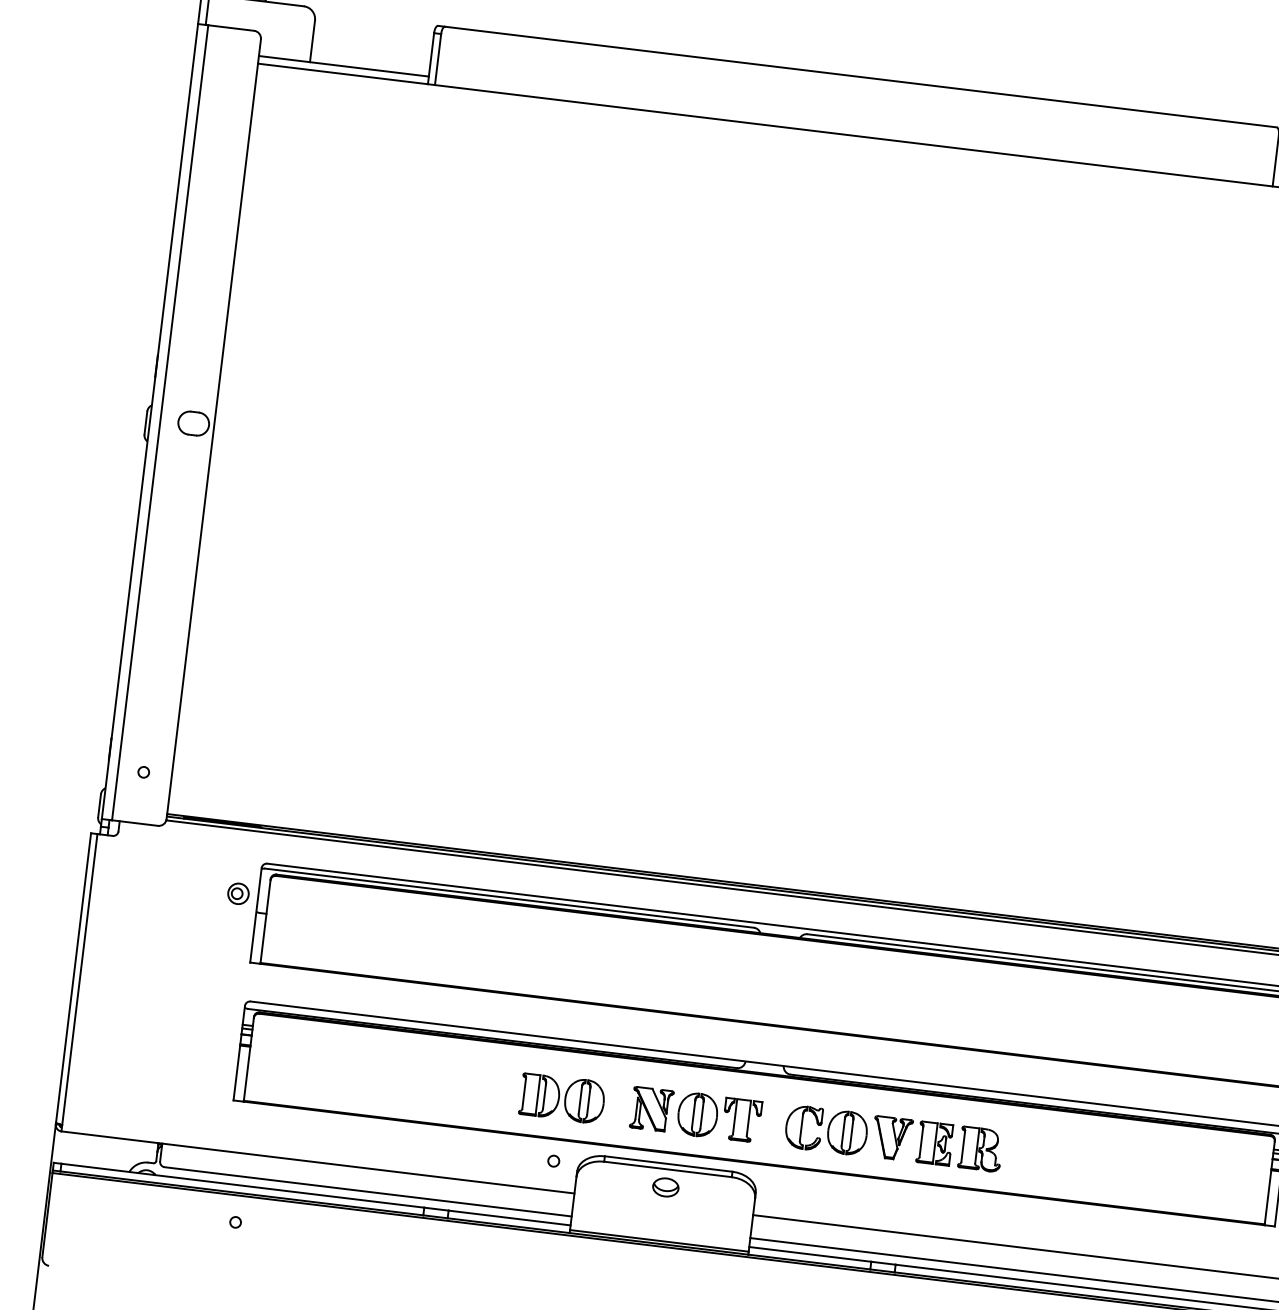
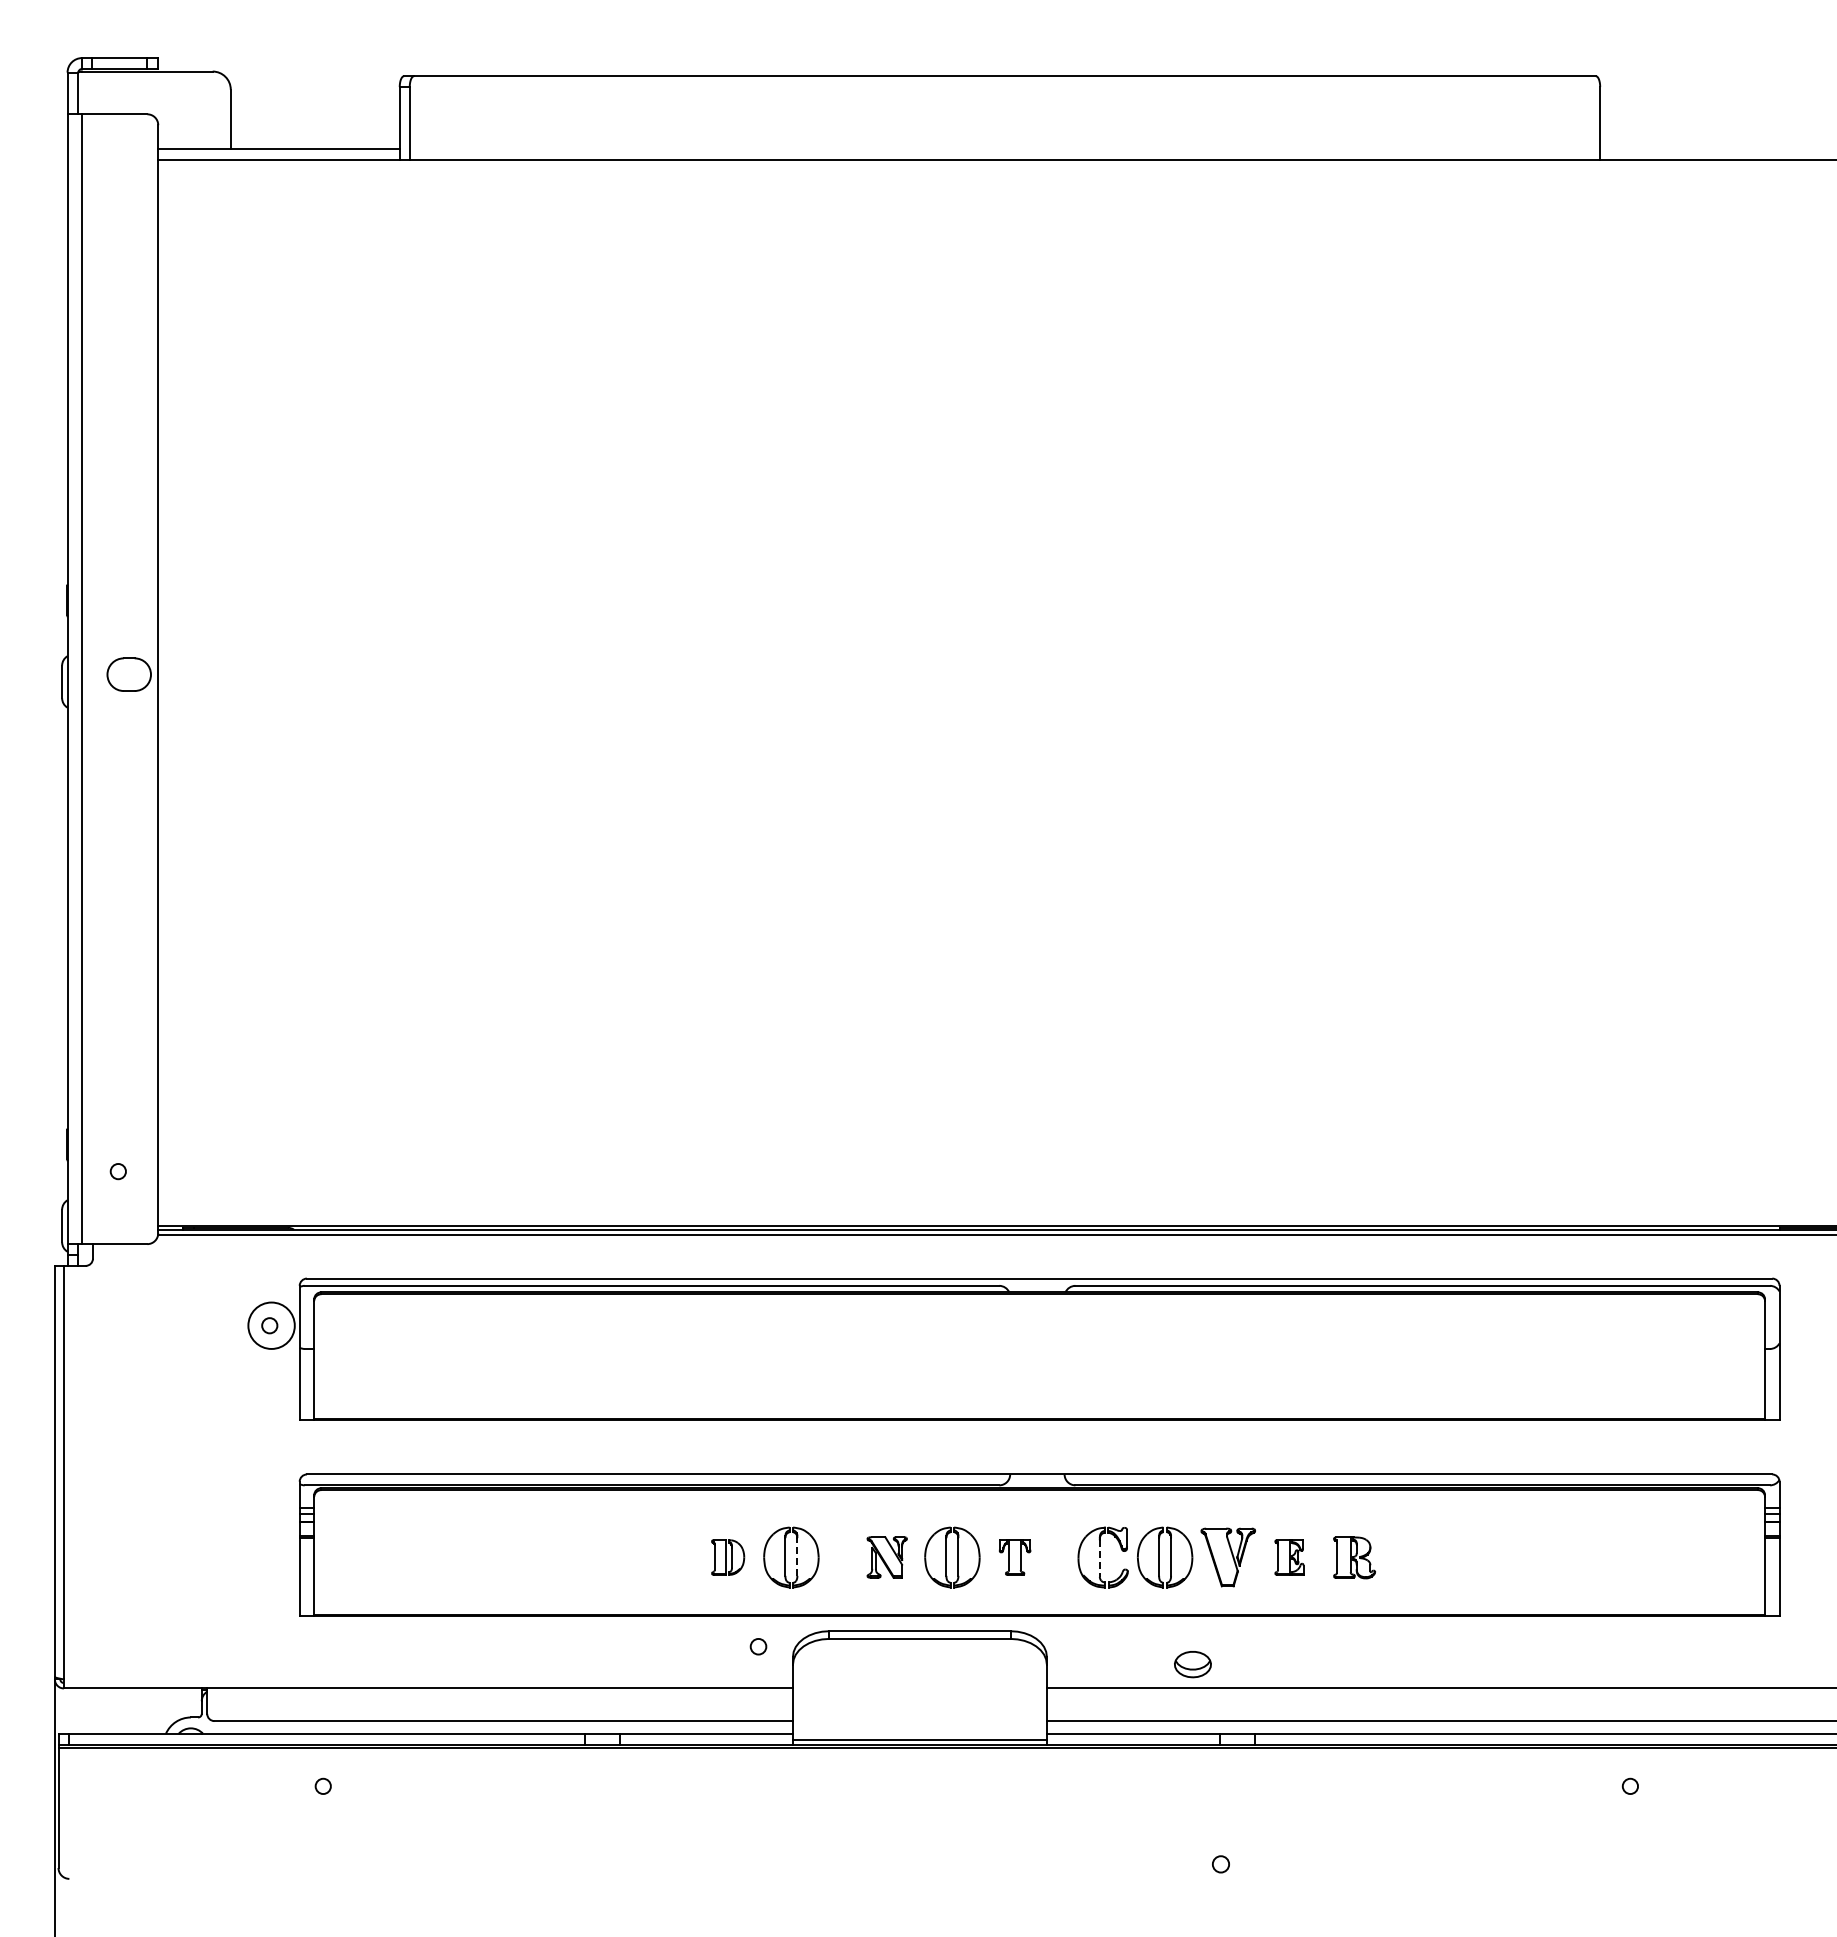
circle: (238, 893) -> (271, 1325), size x1.6
part: (539, 1095) -> (727, 1557), size x0.6
line: (588, 1101) -> (797, 1557), solid -> dashed
part: (652, 1109) -> (887, 1557), size x0.7
part: (741, 1120) -> (1014, 1557), size x0.6
line: (801, 1128) -> (1099, 1559), solid -> dashed
part: (935, 1143) -> (1289, 1557), size x0.6
part: (980, 1149) -> (1354, 1557), size x0.7
part: (665, 1187) -> (1192, 1664), moved

